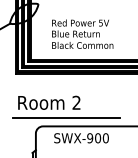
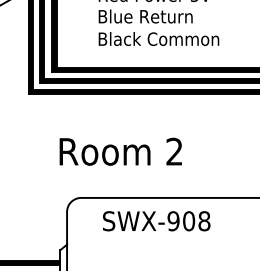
text: (49, 102) -> (121, 151), moved
line: (65, 118) -> (125, 182), removed
text: (105, 138) -> (203, 221), SWX-900 -> SWX-908

